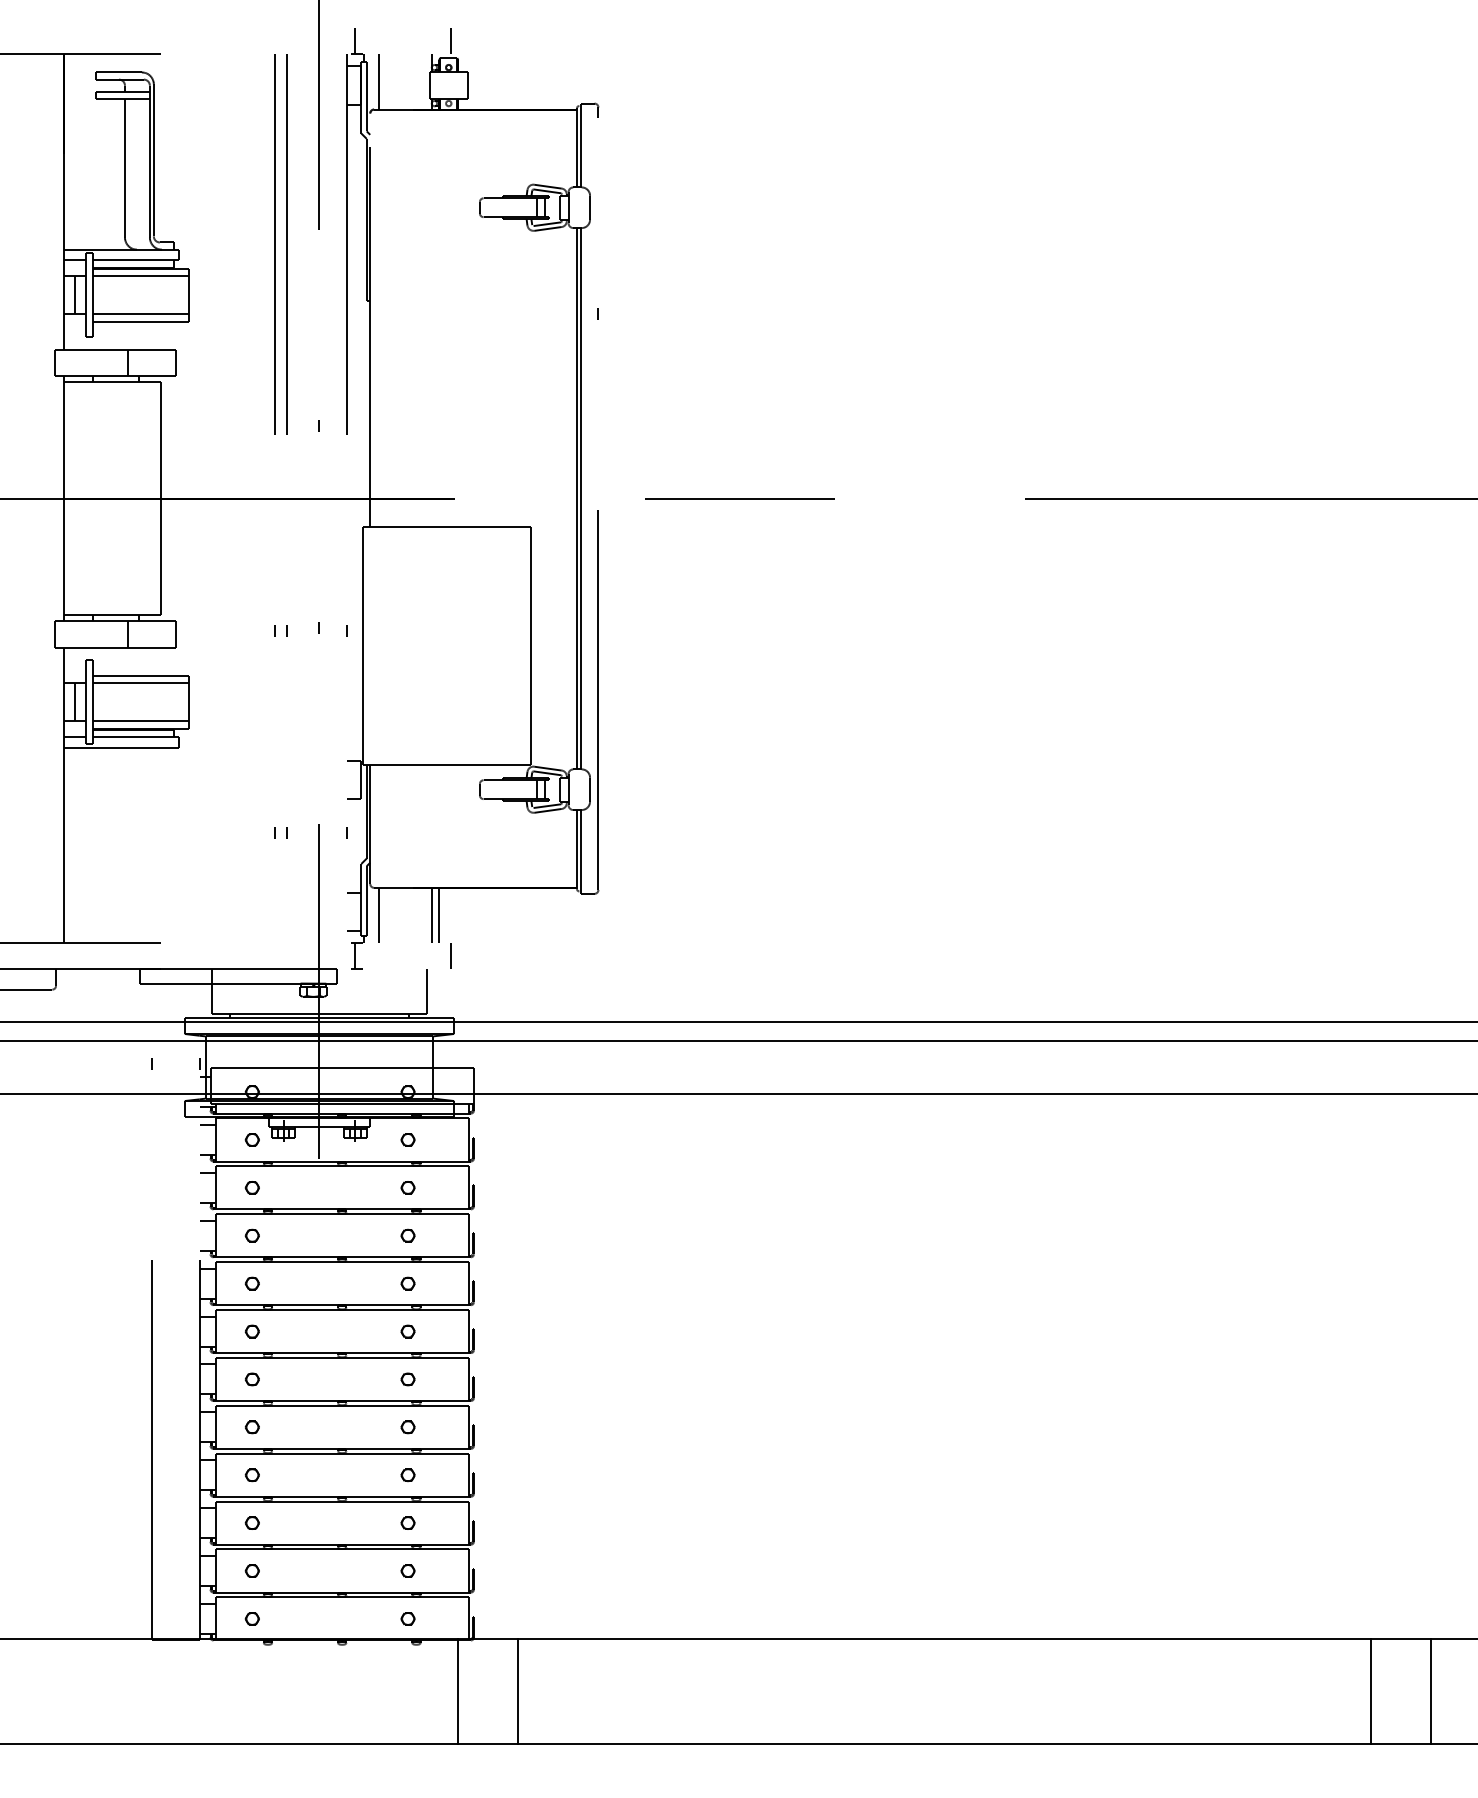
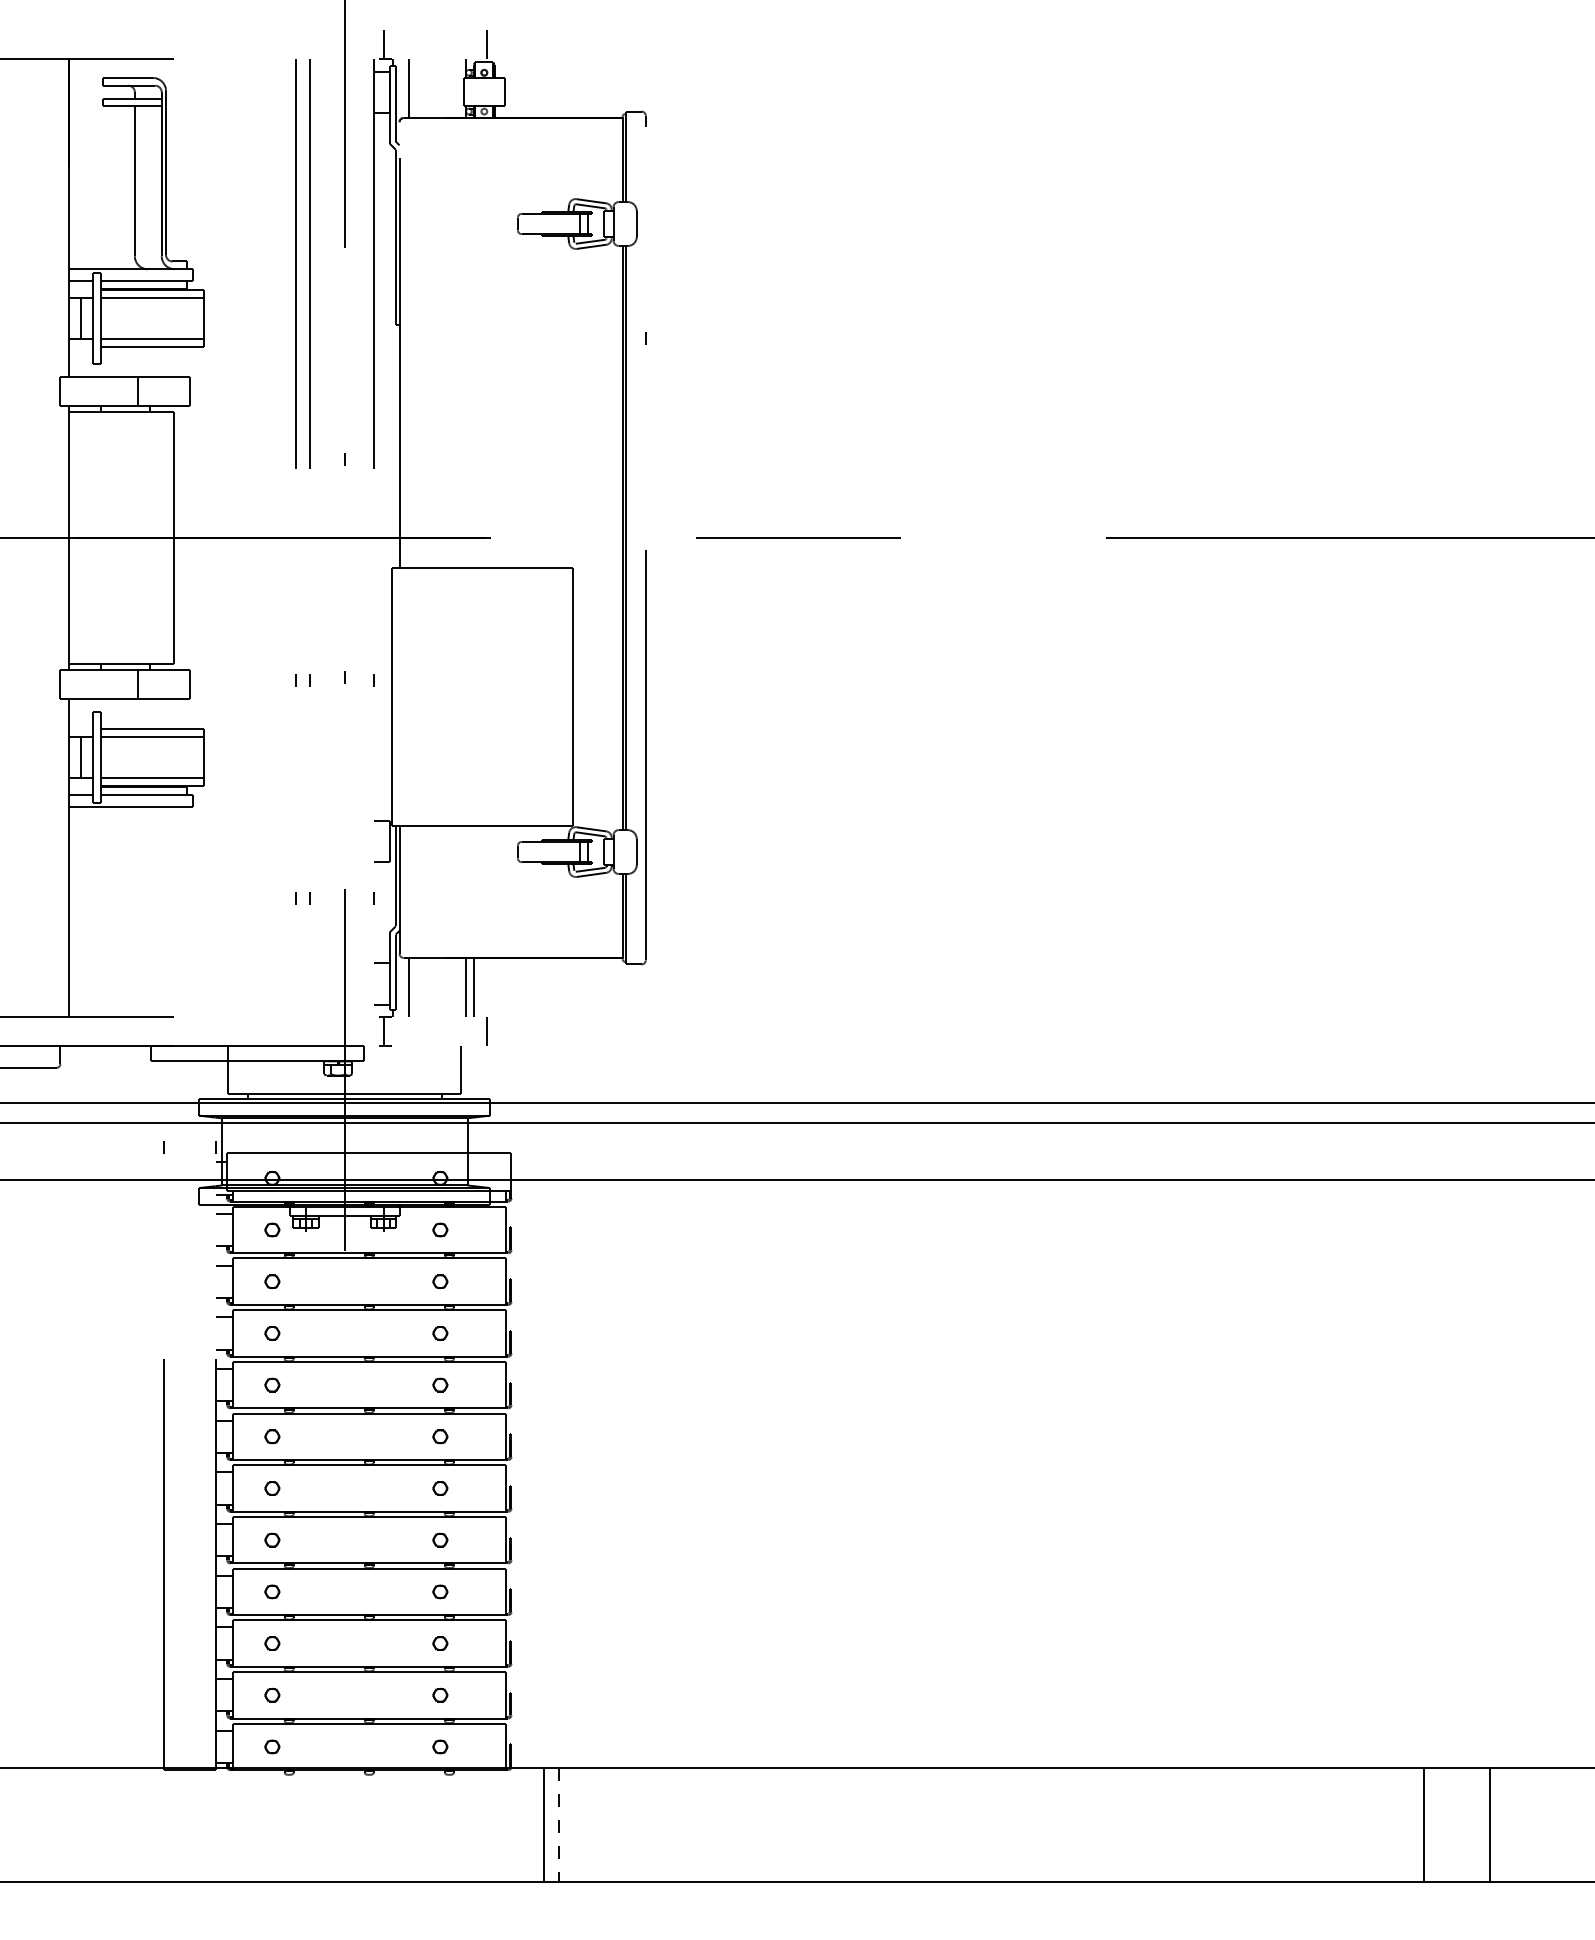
line: (457, 1691) -> (543, 1825), moved
line: (517, 1691) -> (558, 1825), solid -> dashed
line: (1370, 1691) -> (1423, 1825), moved
line: (1430, 1691) -> (1489, 1825), moved

